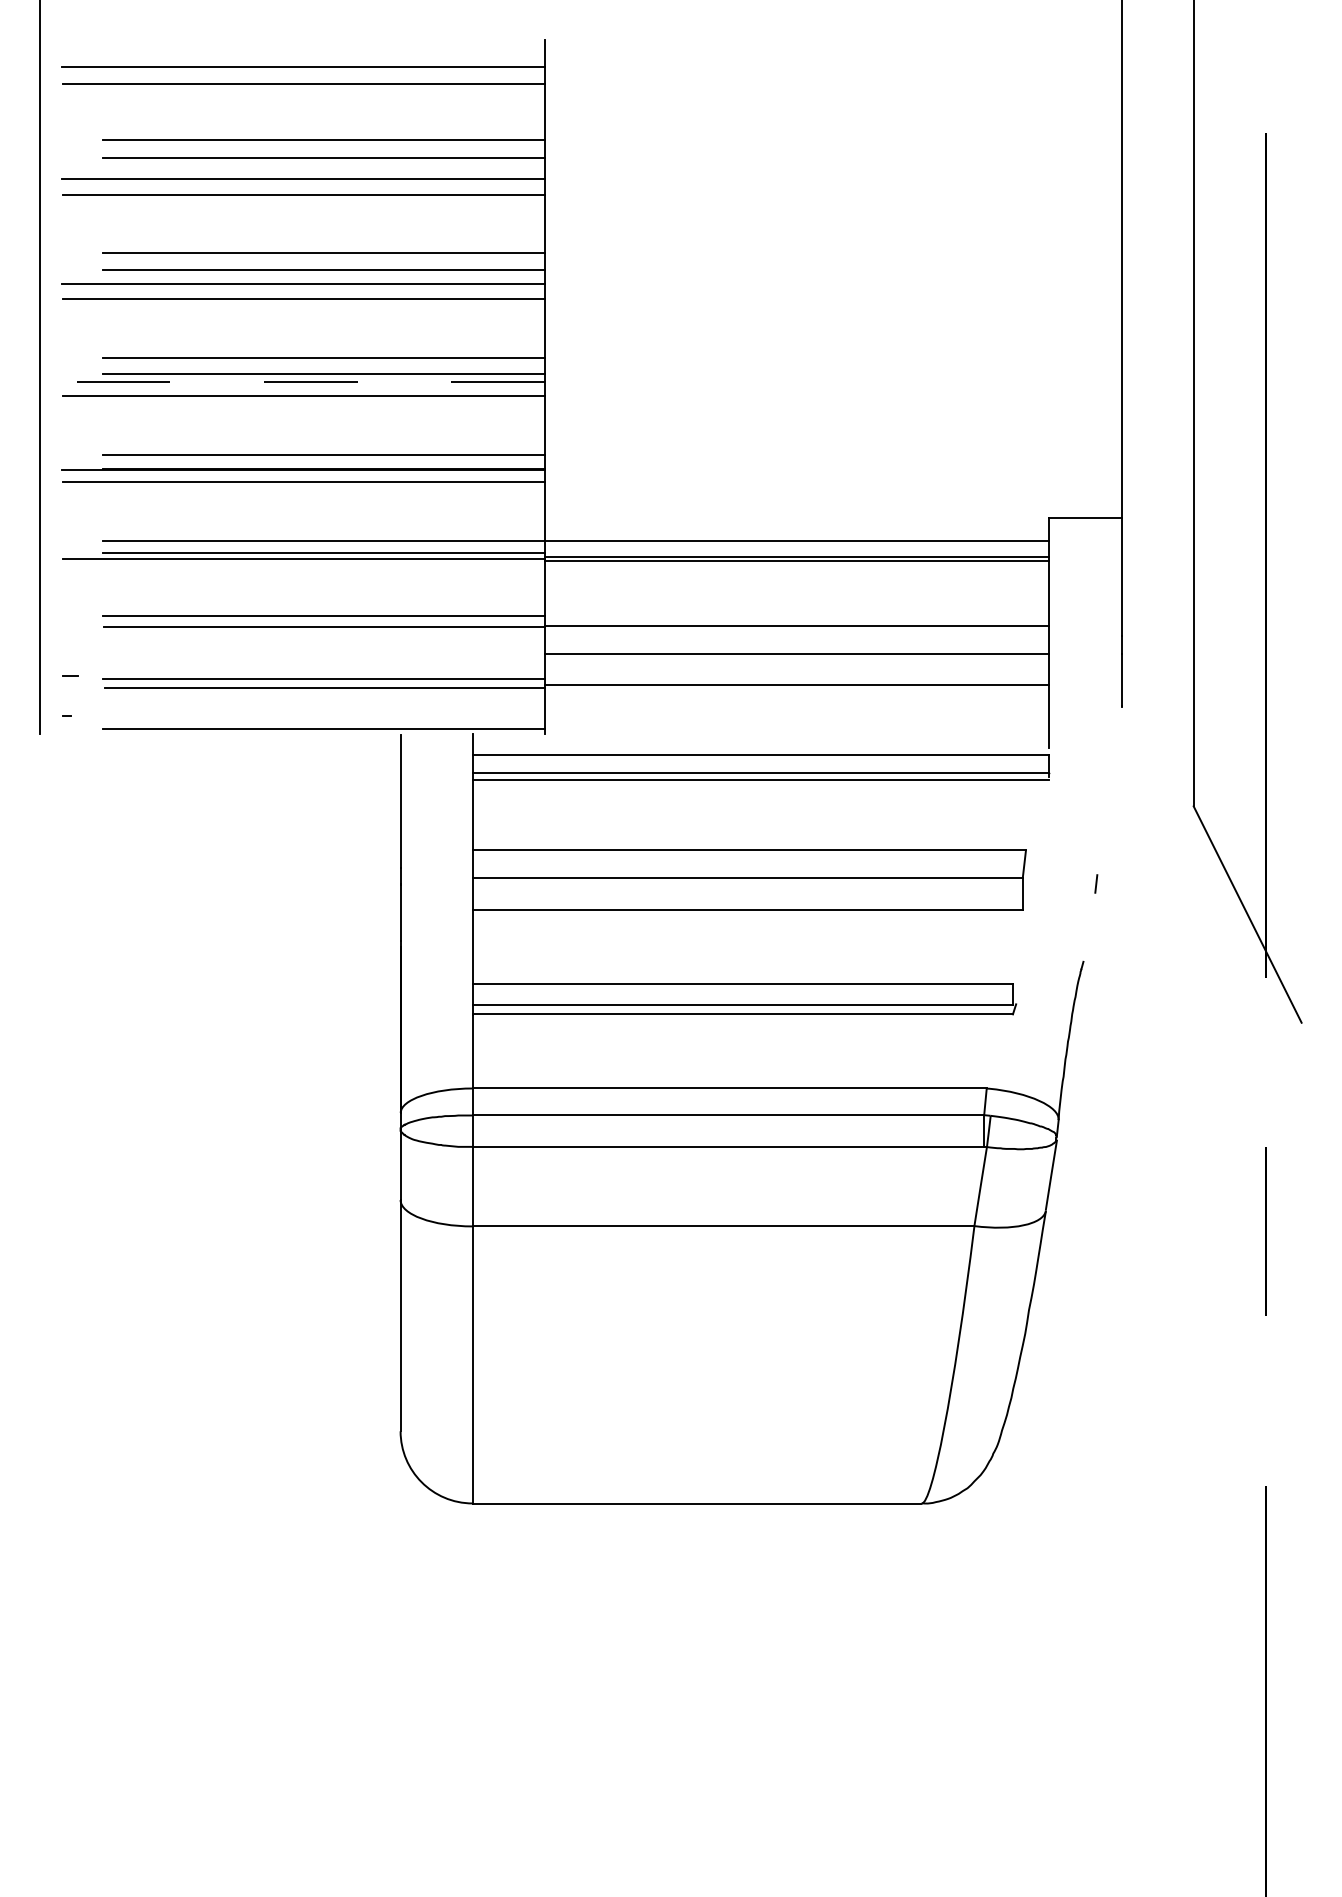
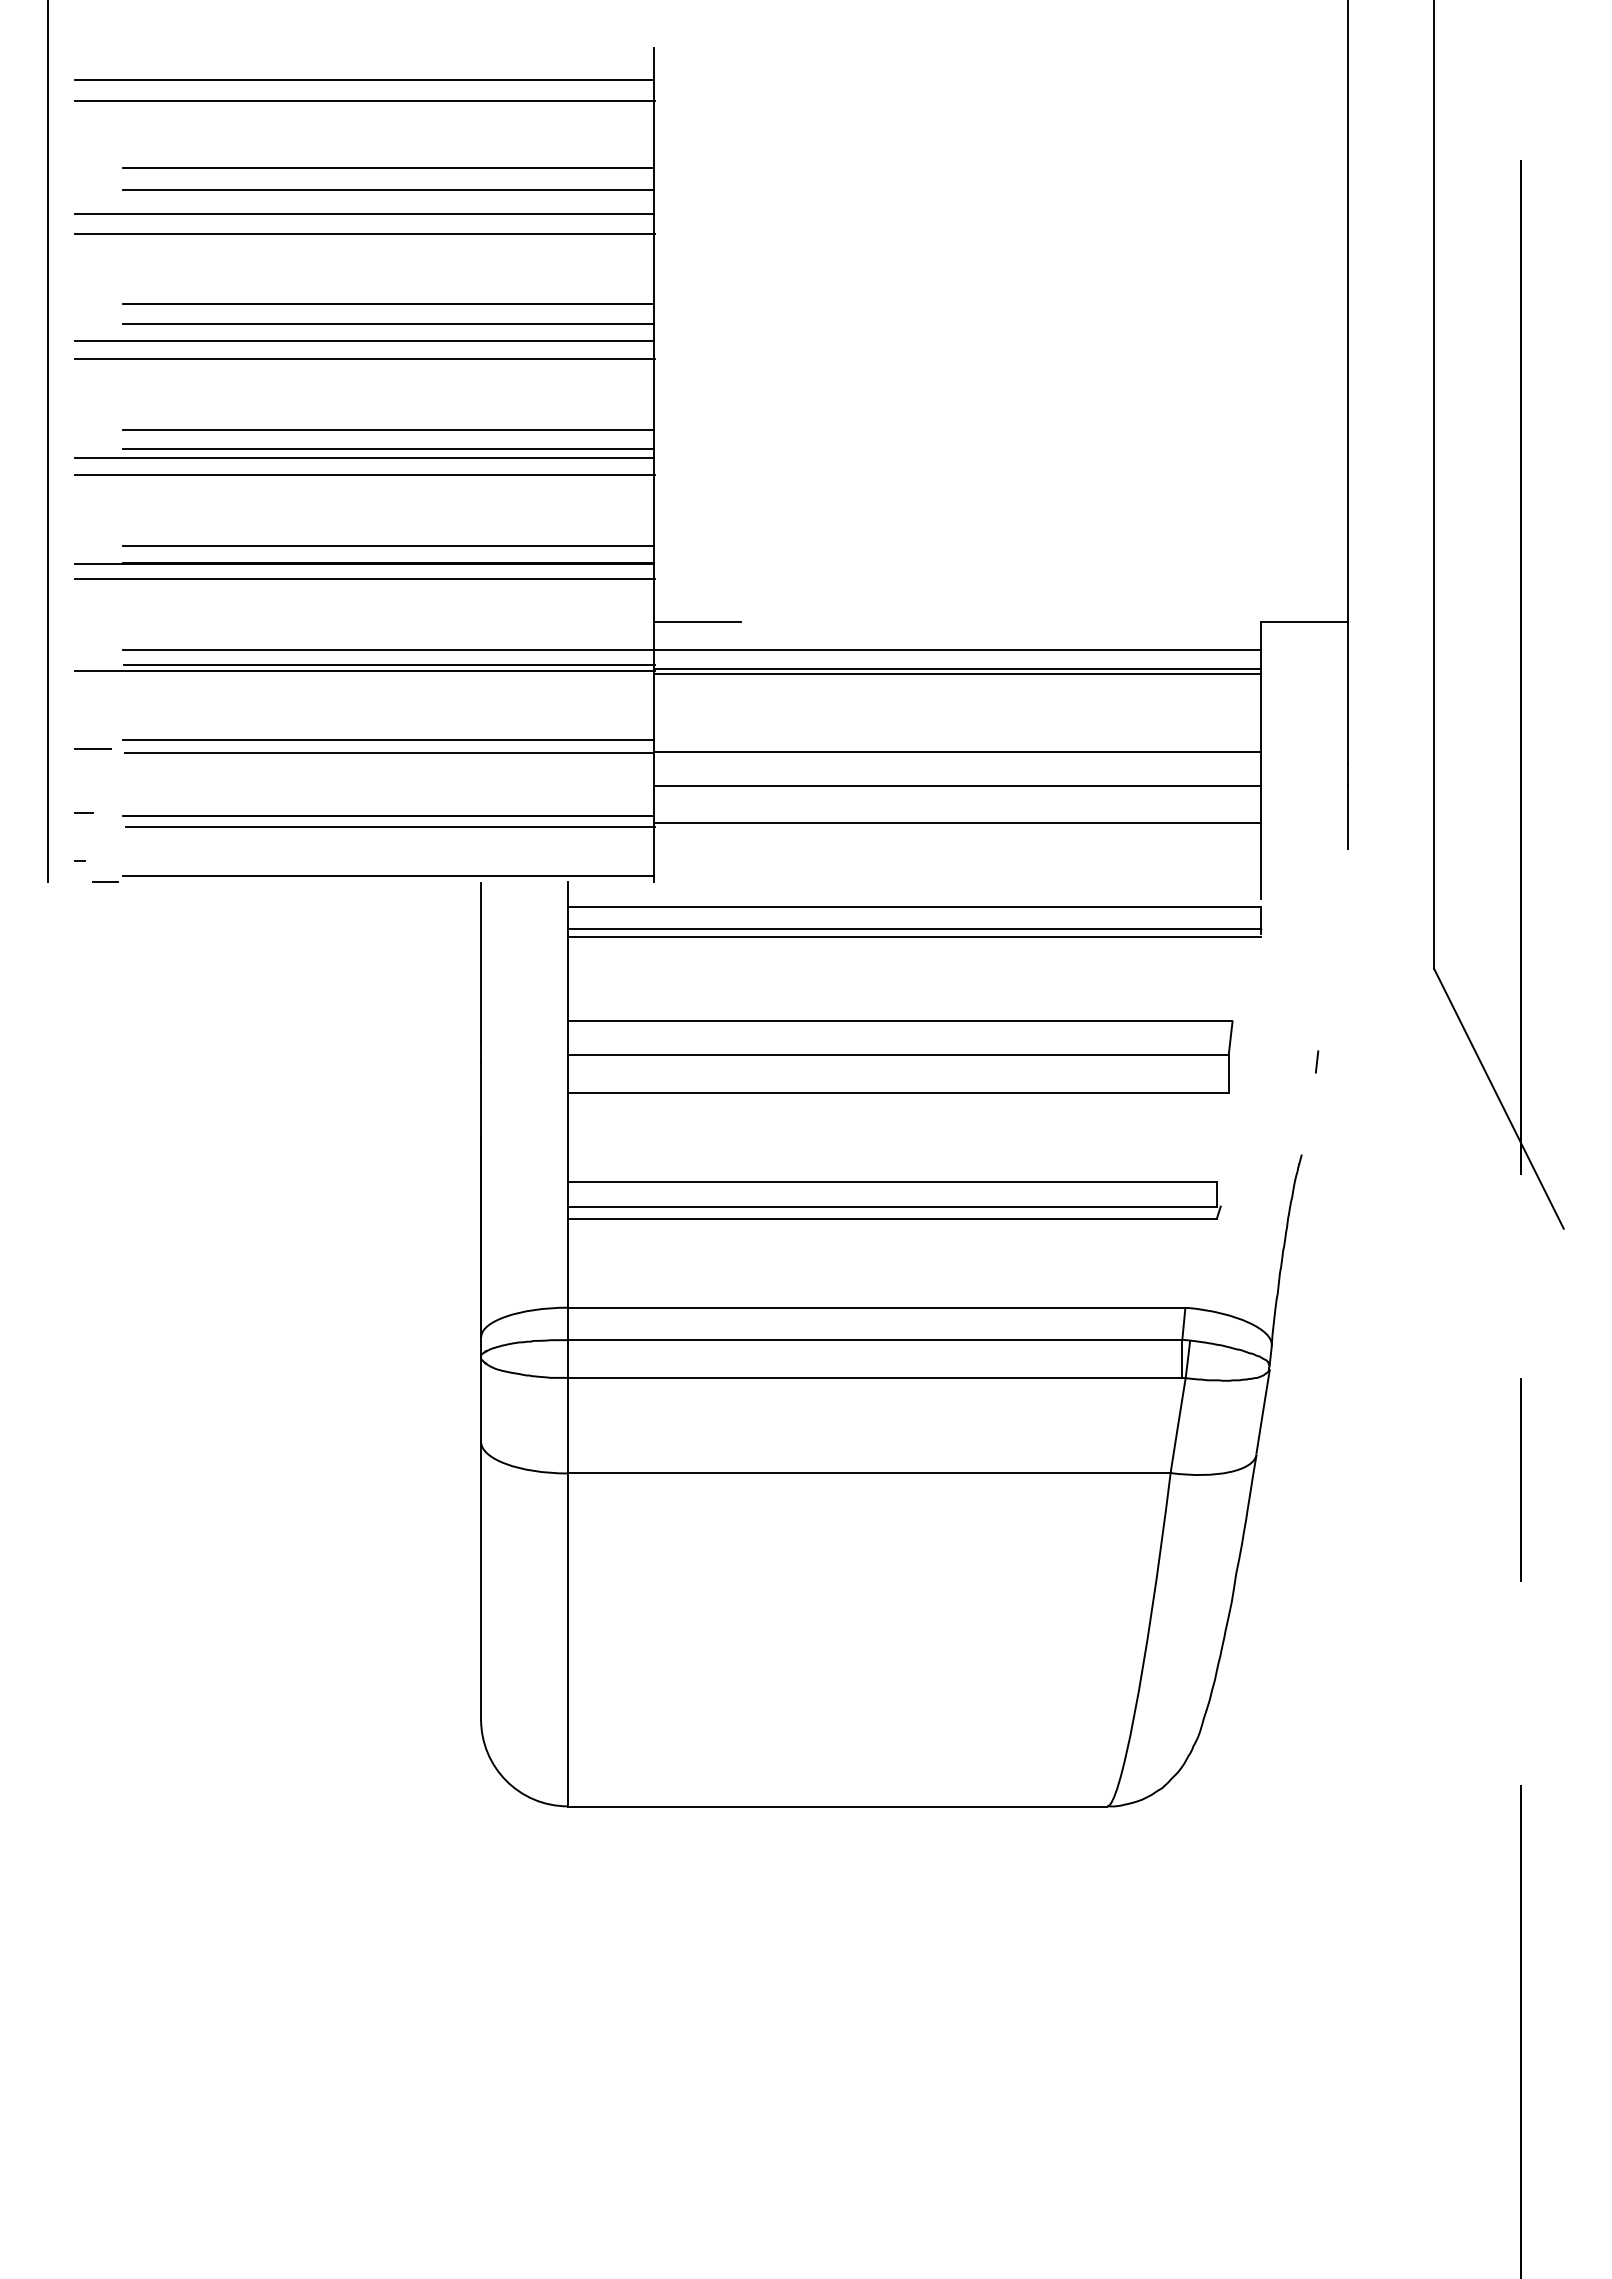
line: (303, 381) -> (364, 458), dashed -> solid
line: (580, 518) -> (697, 622), added
line: (77, 623) -> (92, 748), added
line: (88, 734) -> (105, 882), added

